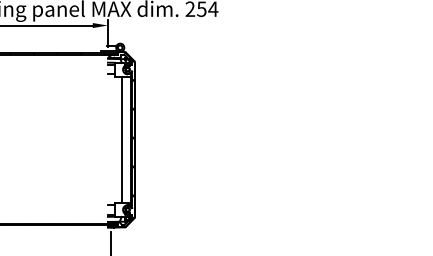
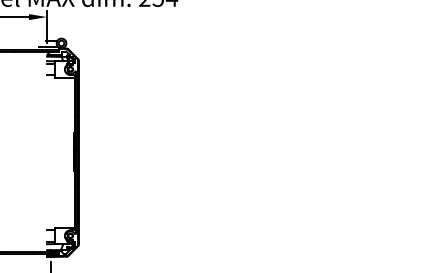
line: (121, 139) -> (63, 152), removed

